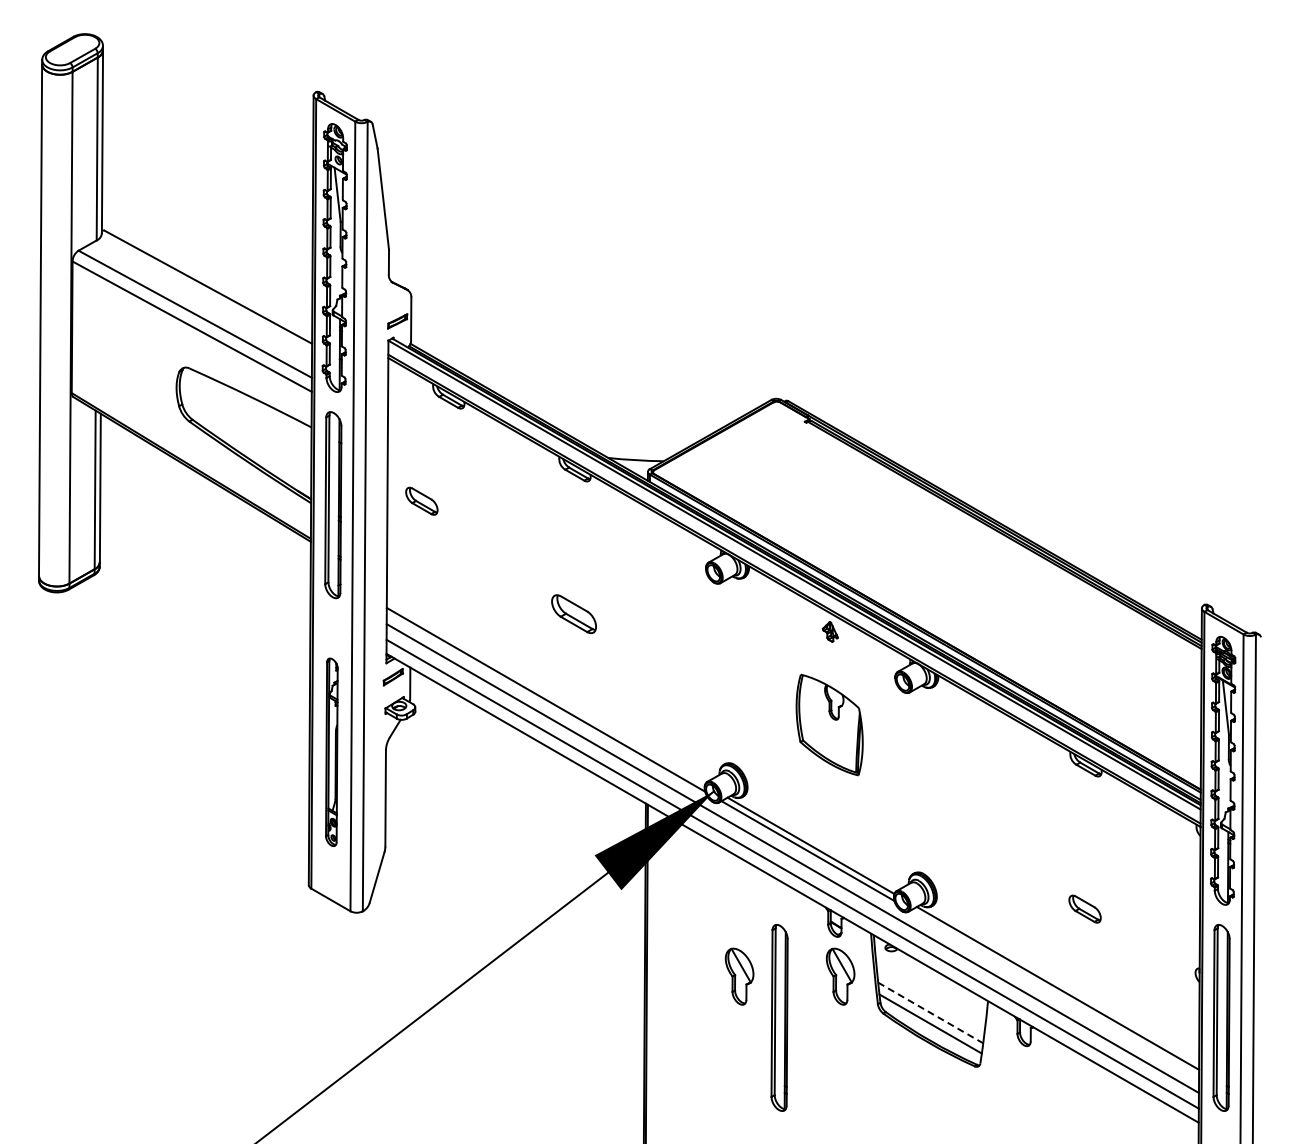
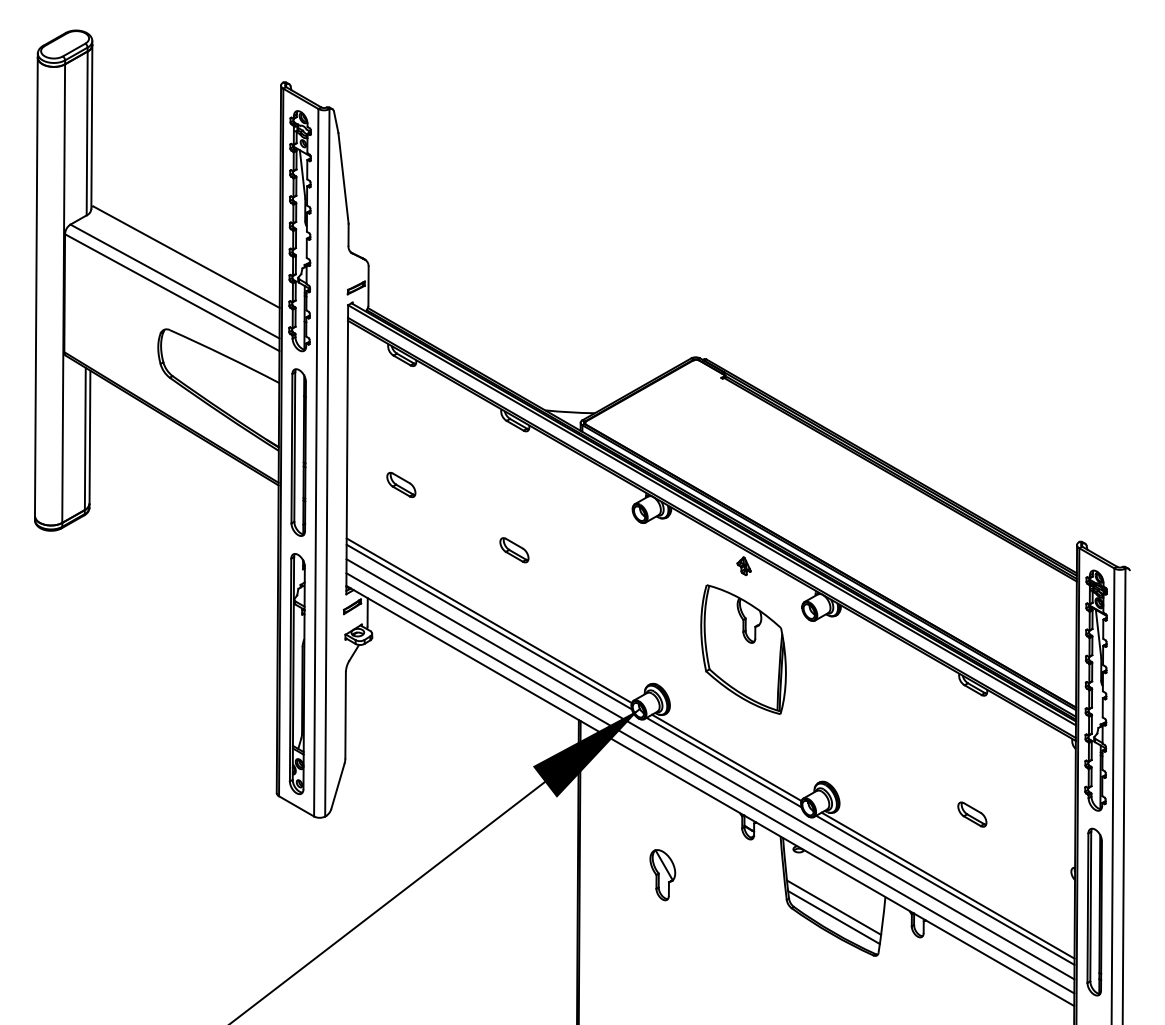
part: (421, 500) -> (401, 484), moved
part: (573, 613) -> (513, 549), size x0.71
line: (545, 692) -> (488, 620), added
part: (829, 724) -> (743, 649), size x1.43
part: (331, 752) -> (297, 674), size x1.43
part: (840, 976) -> (753, 874), removed
line: (1054, 993) -> (944, 890), added
line: (930, 1012) -> (833, 907), dashed -> solid
part: (779, 1017) -> (698, 911), removed

